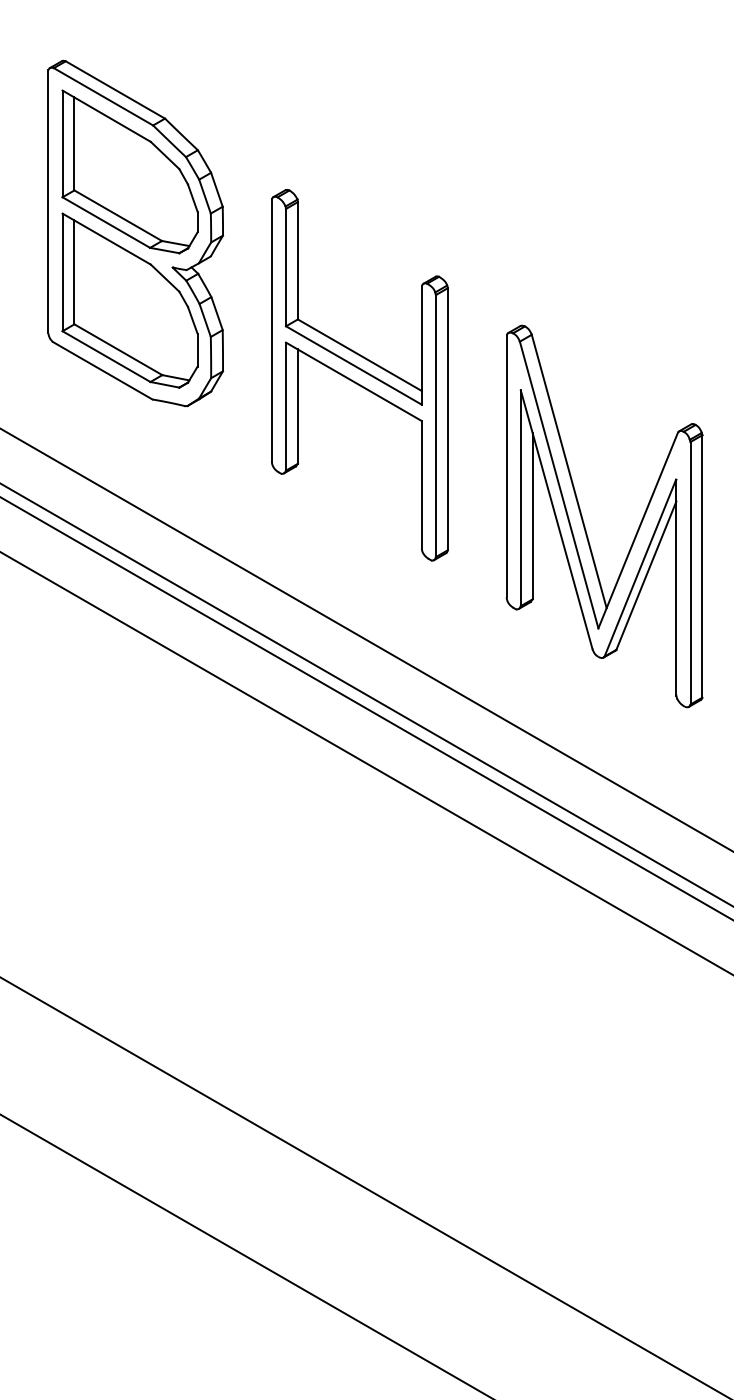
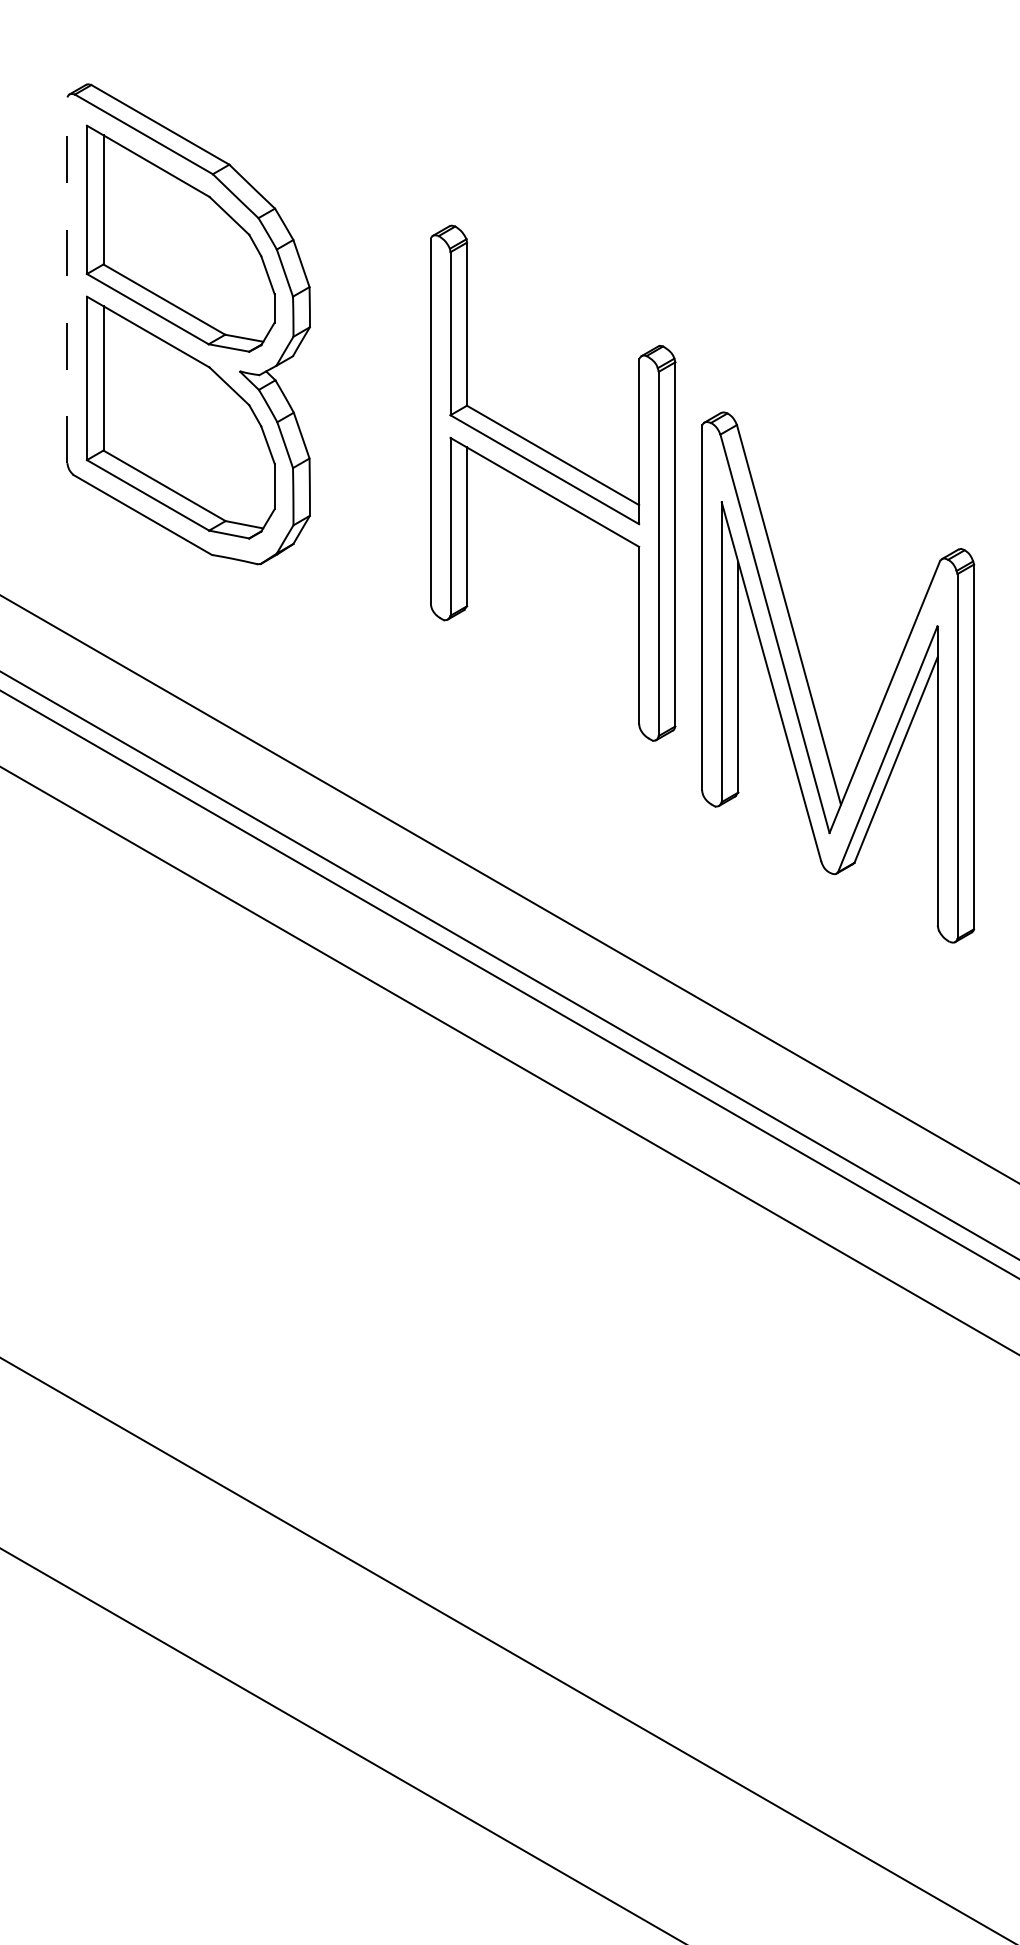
line: (48, 201) -> (67, 280), solid -> dashed
part: (360, 374) -> (553, 482), moved
part: (583, 522) -> (809, 685), moved

